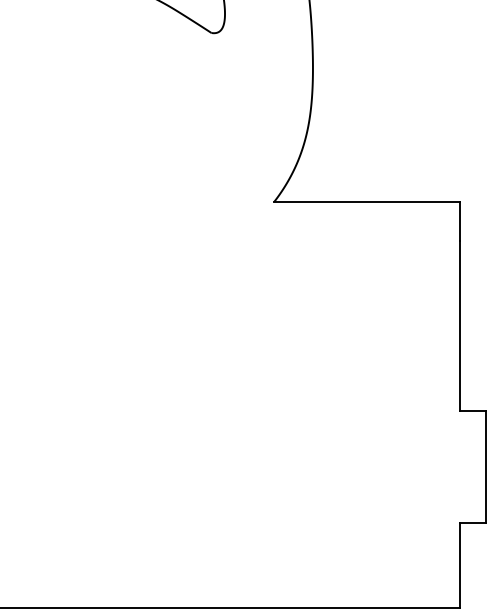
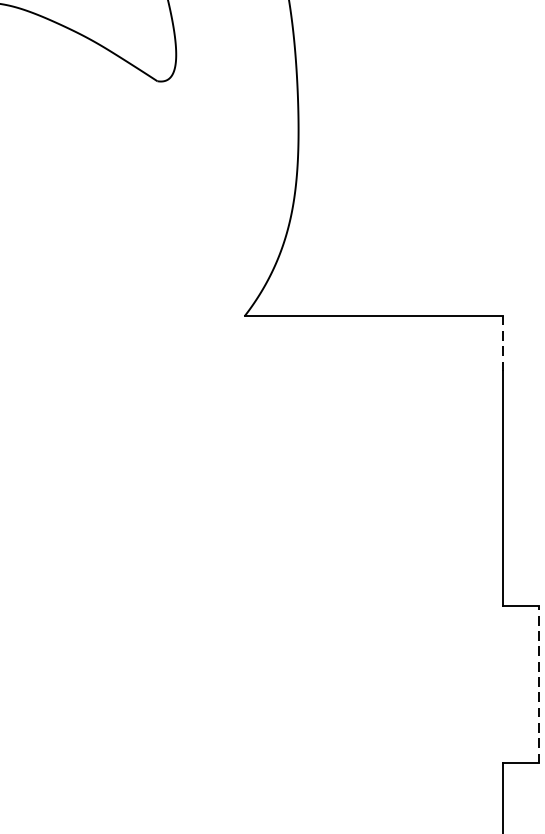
line: (460, 221) -> (503, 343), solid -> dashed
line: (485, 466) -> (538, 684), solid -> dashed

